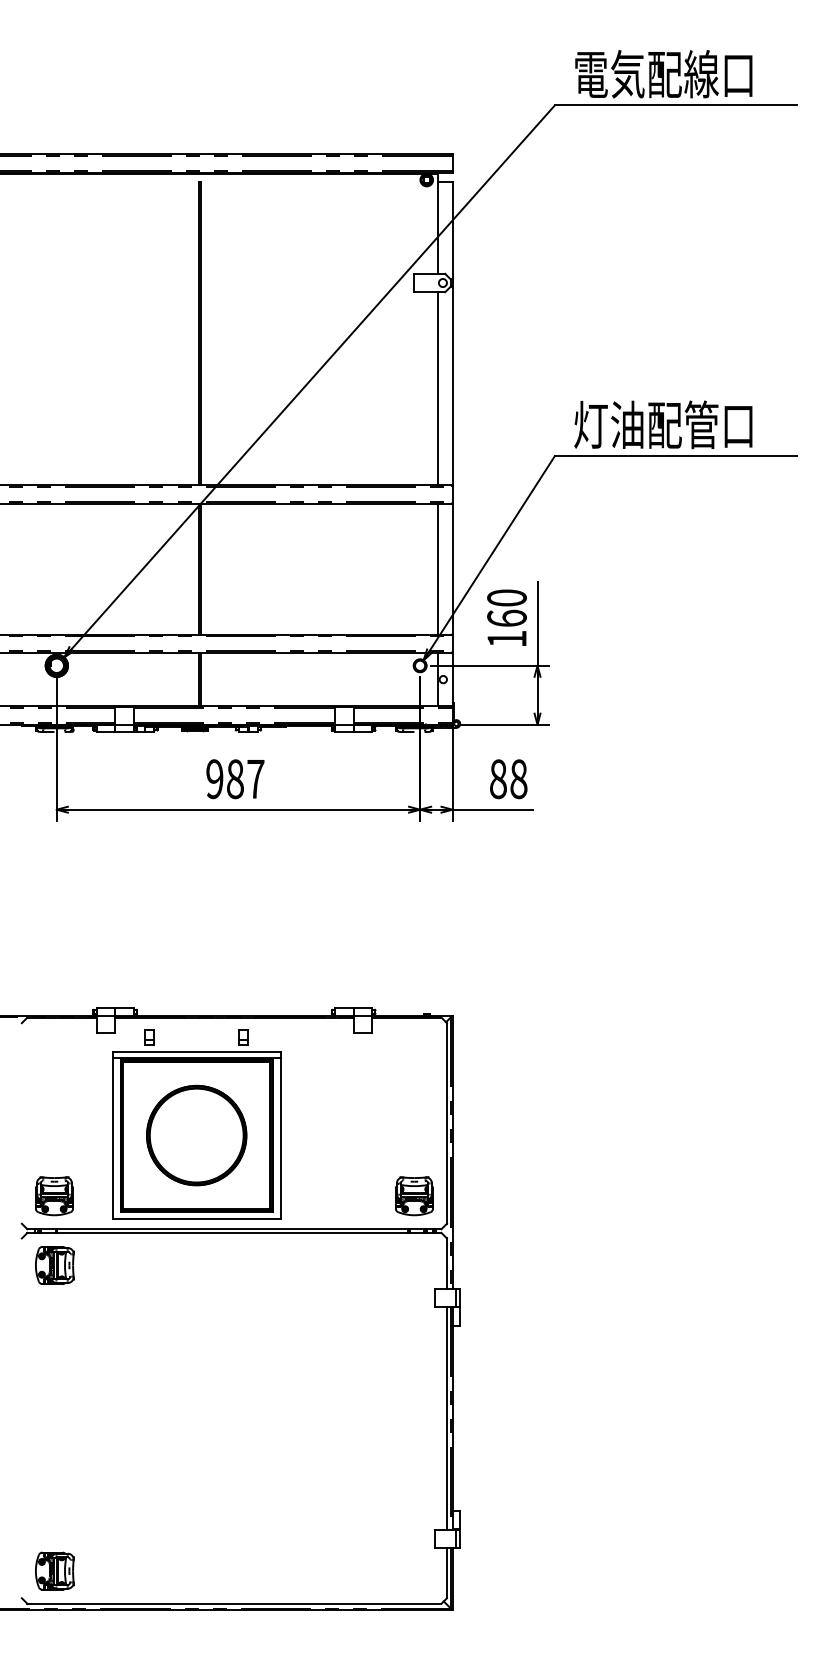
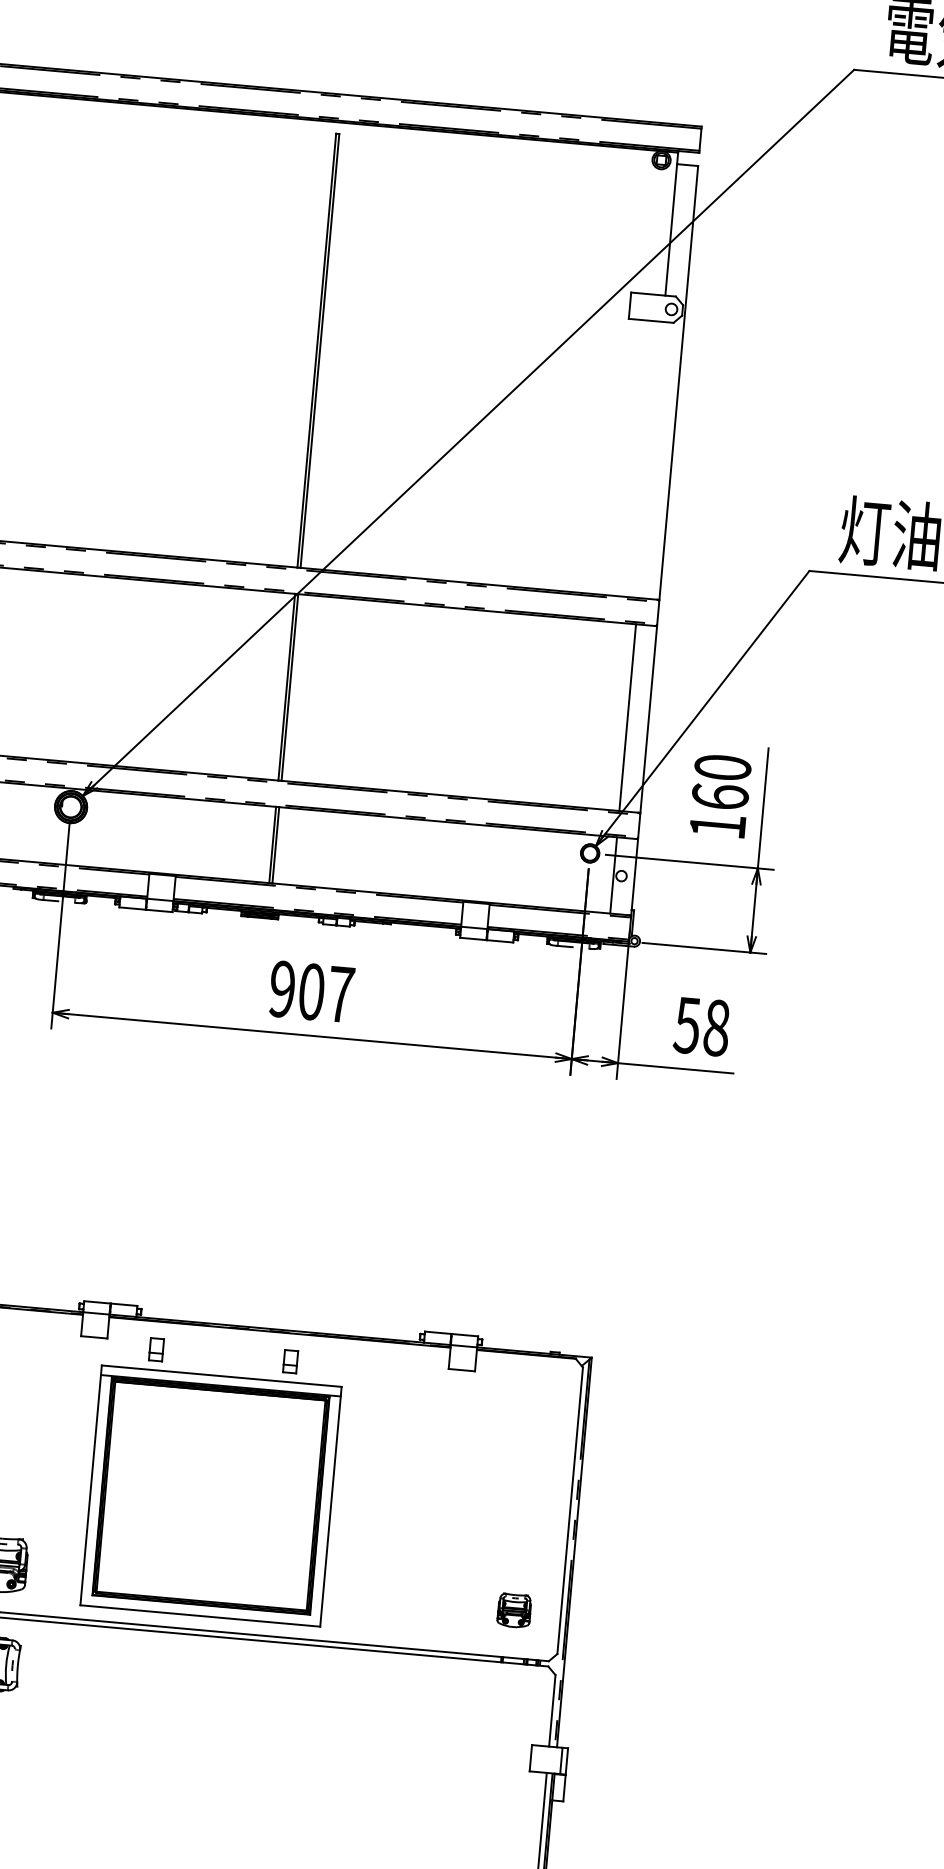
line: (437, 388) -> (650, 459), removed
text: (235, 778) -> (311, 990), 987 -> 907
text: (497, 779) -> (686, 1025), 88 -> 58
part: (196, 1135) -> (210, 1496), removed
part: (414, 1196) -> (514, 1610), size x0.6

